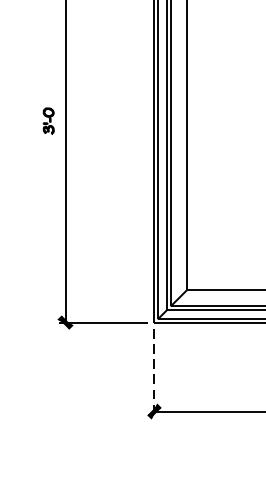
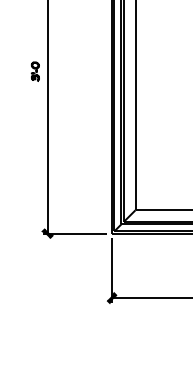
part: (47, 120) -> (34, 71), moved
line: (155, 374) -> (112, 271), dashed -> solid

